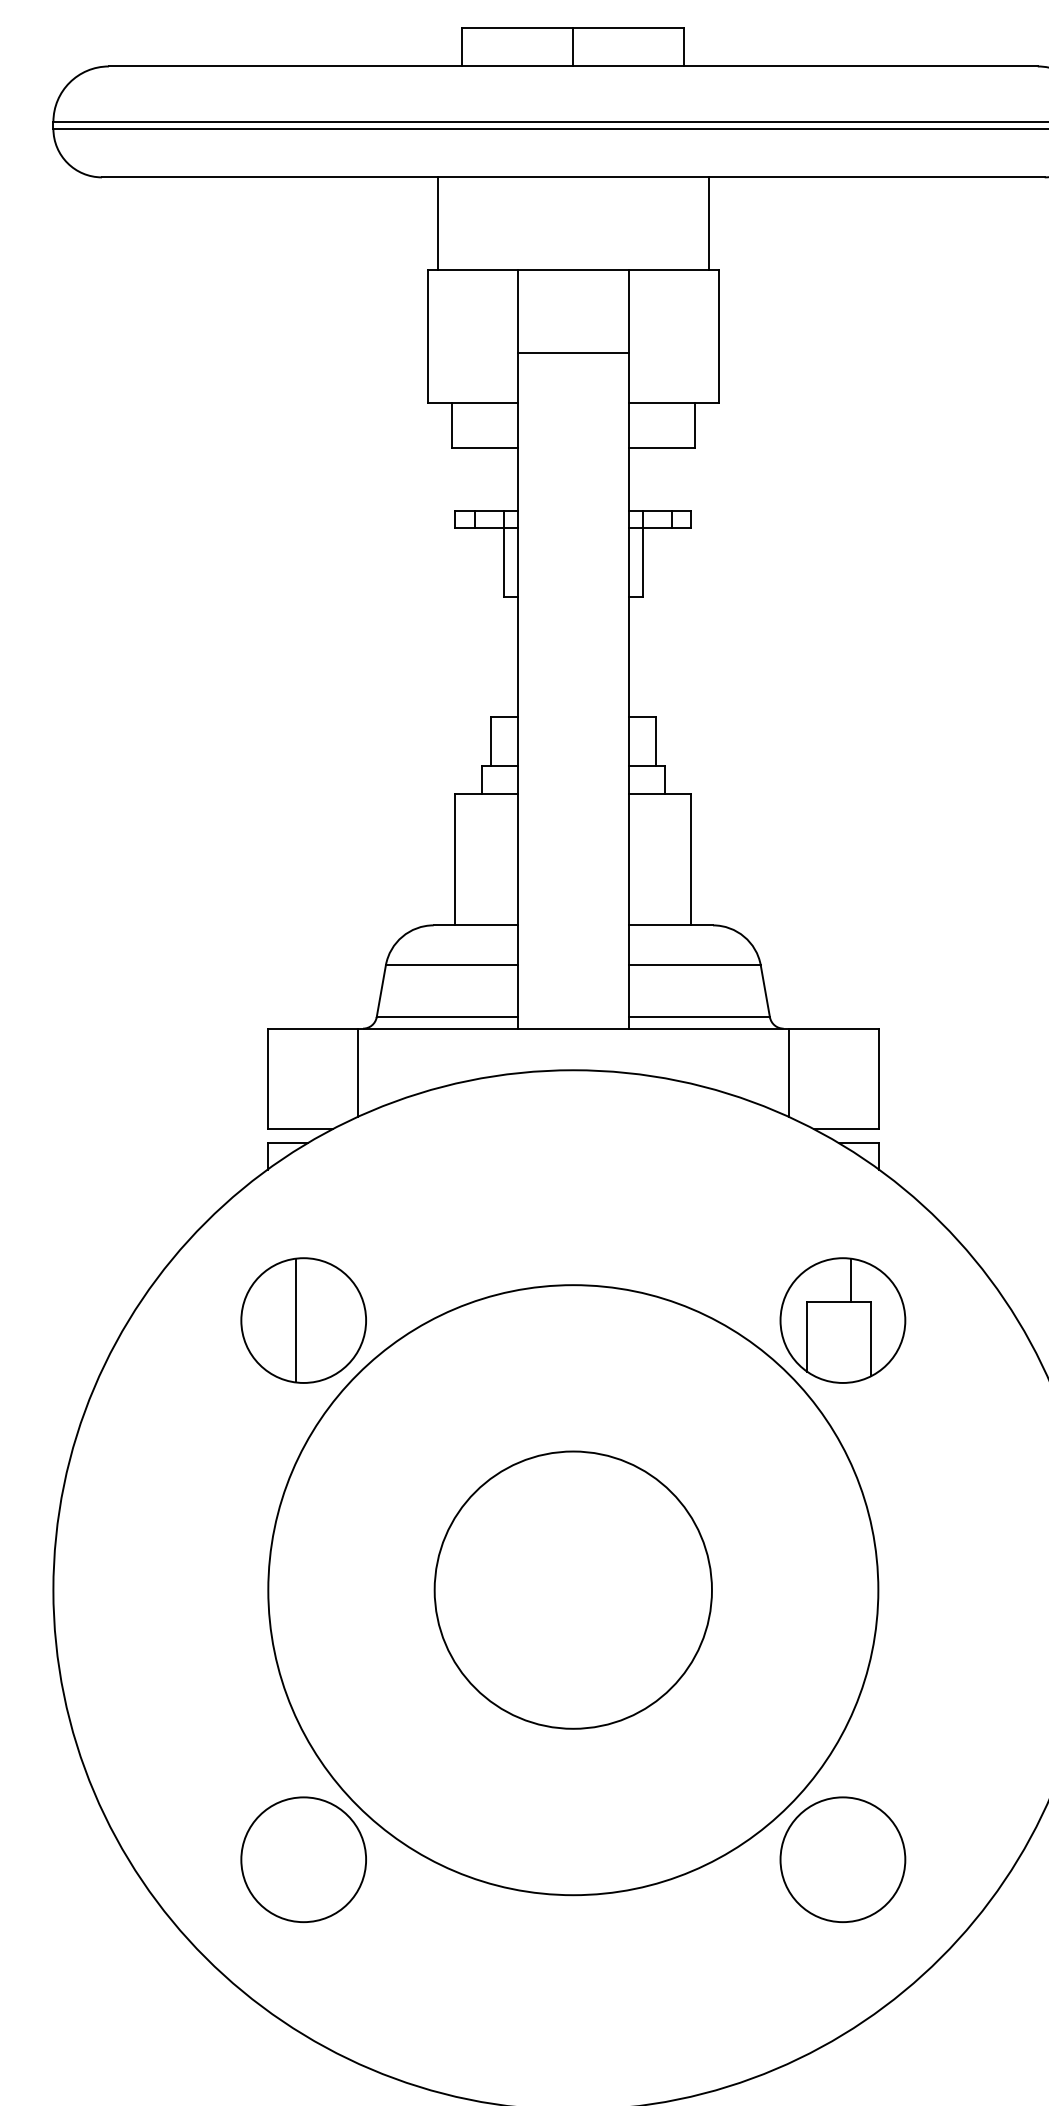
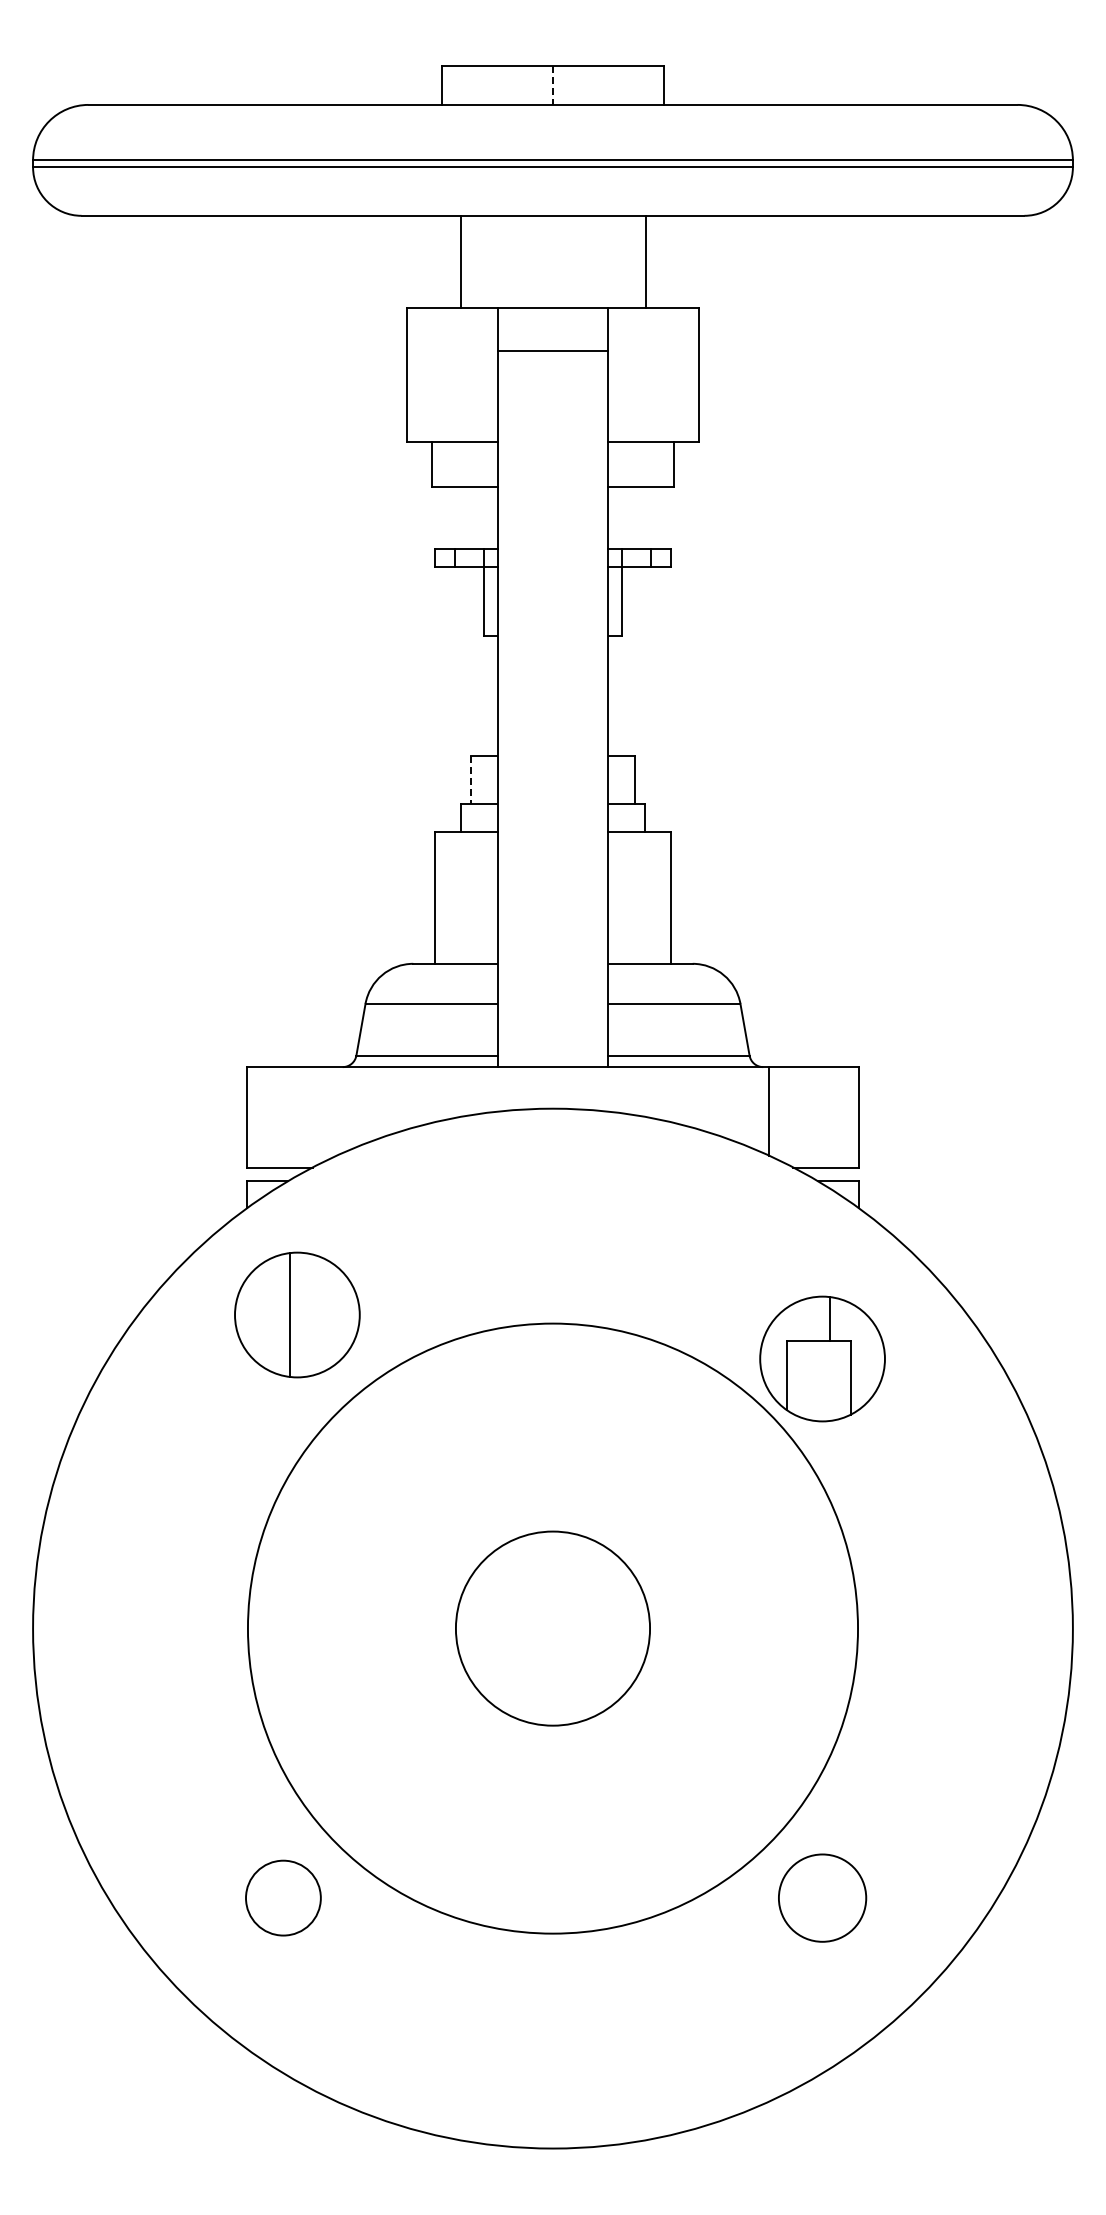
line: (573, 48) -> (553, 86), solid -> dashed
line: (437, 223) -> (460, 261), moved
line: (708, 223) -> (646, 261), moved
line: (572, 353) -> (552, 351), moved
line: (490, 742) -> (470, 780), solid -> dashed
line: (357, 1073) -> (337, 1111), removed
part: (303, 1320) -> (297, 1314), moved
circle: (572, 1590) -> (552, 1628), size x0.7
circle: (303, 1859) -> (283, 1897), size x0.6
circle: (842, 1859) -> (822, 1897), size x0.7

